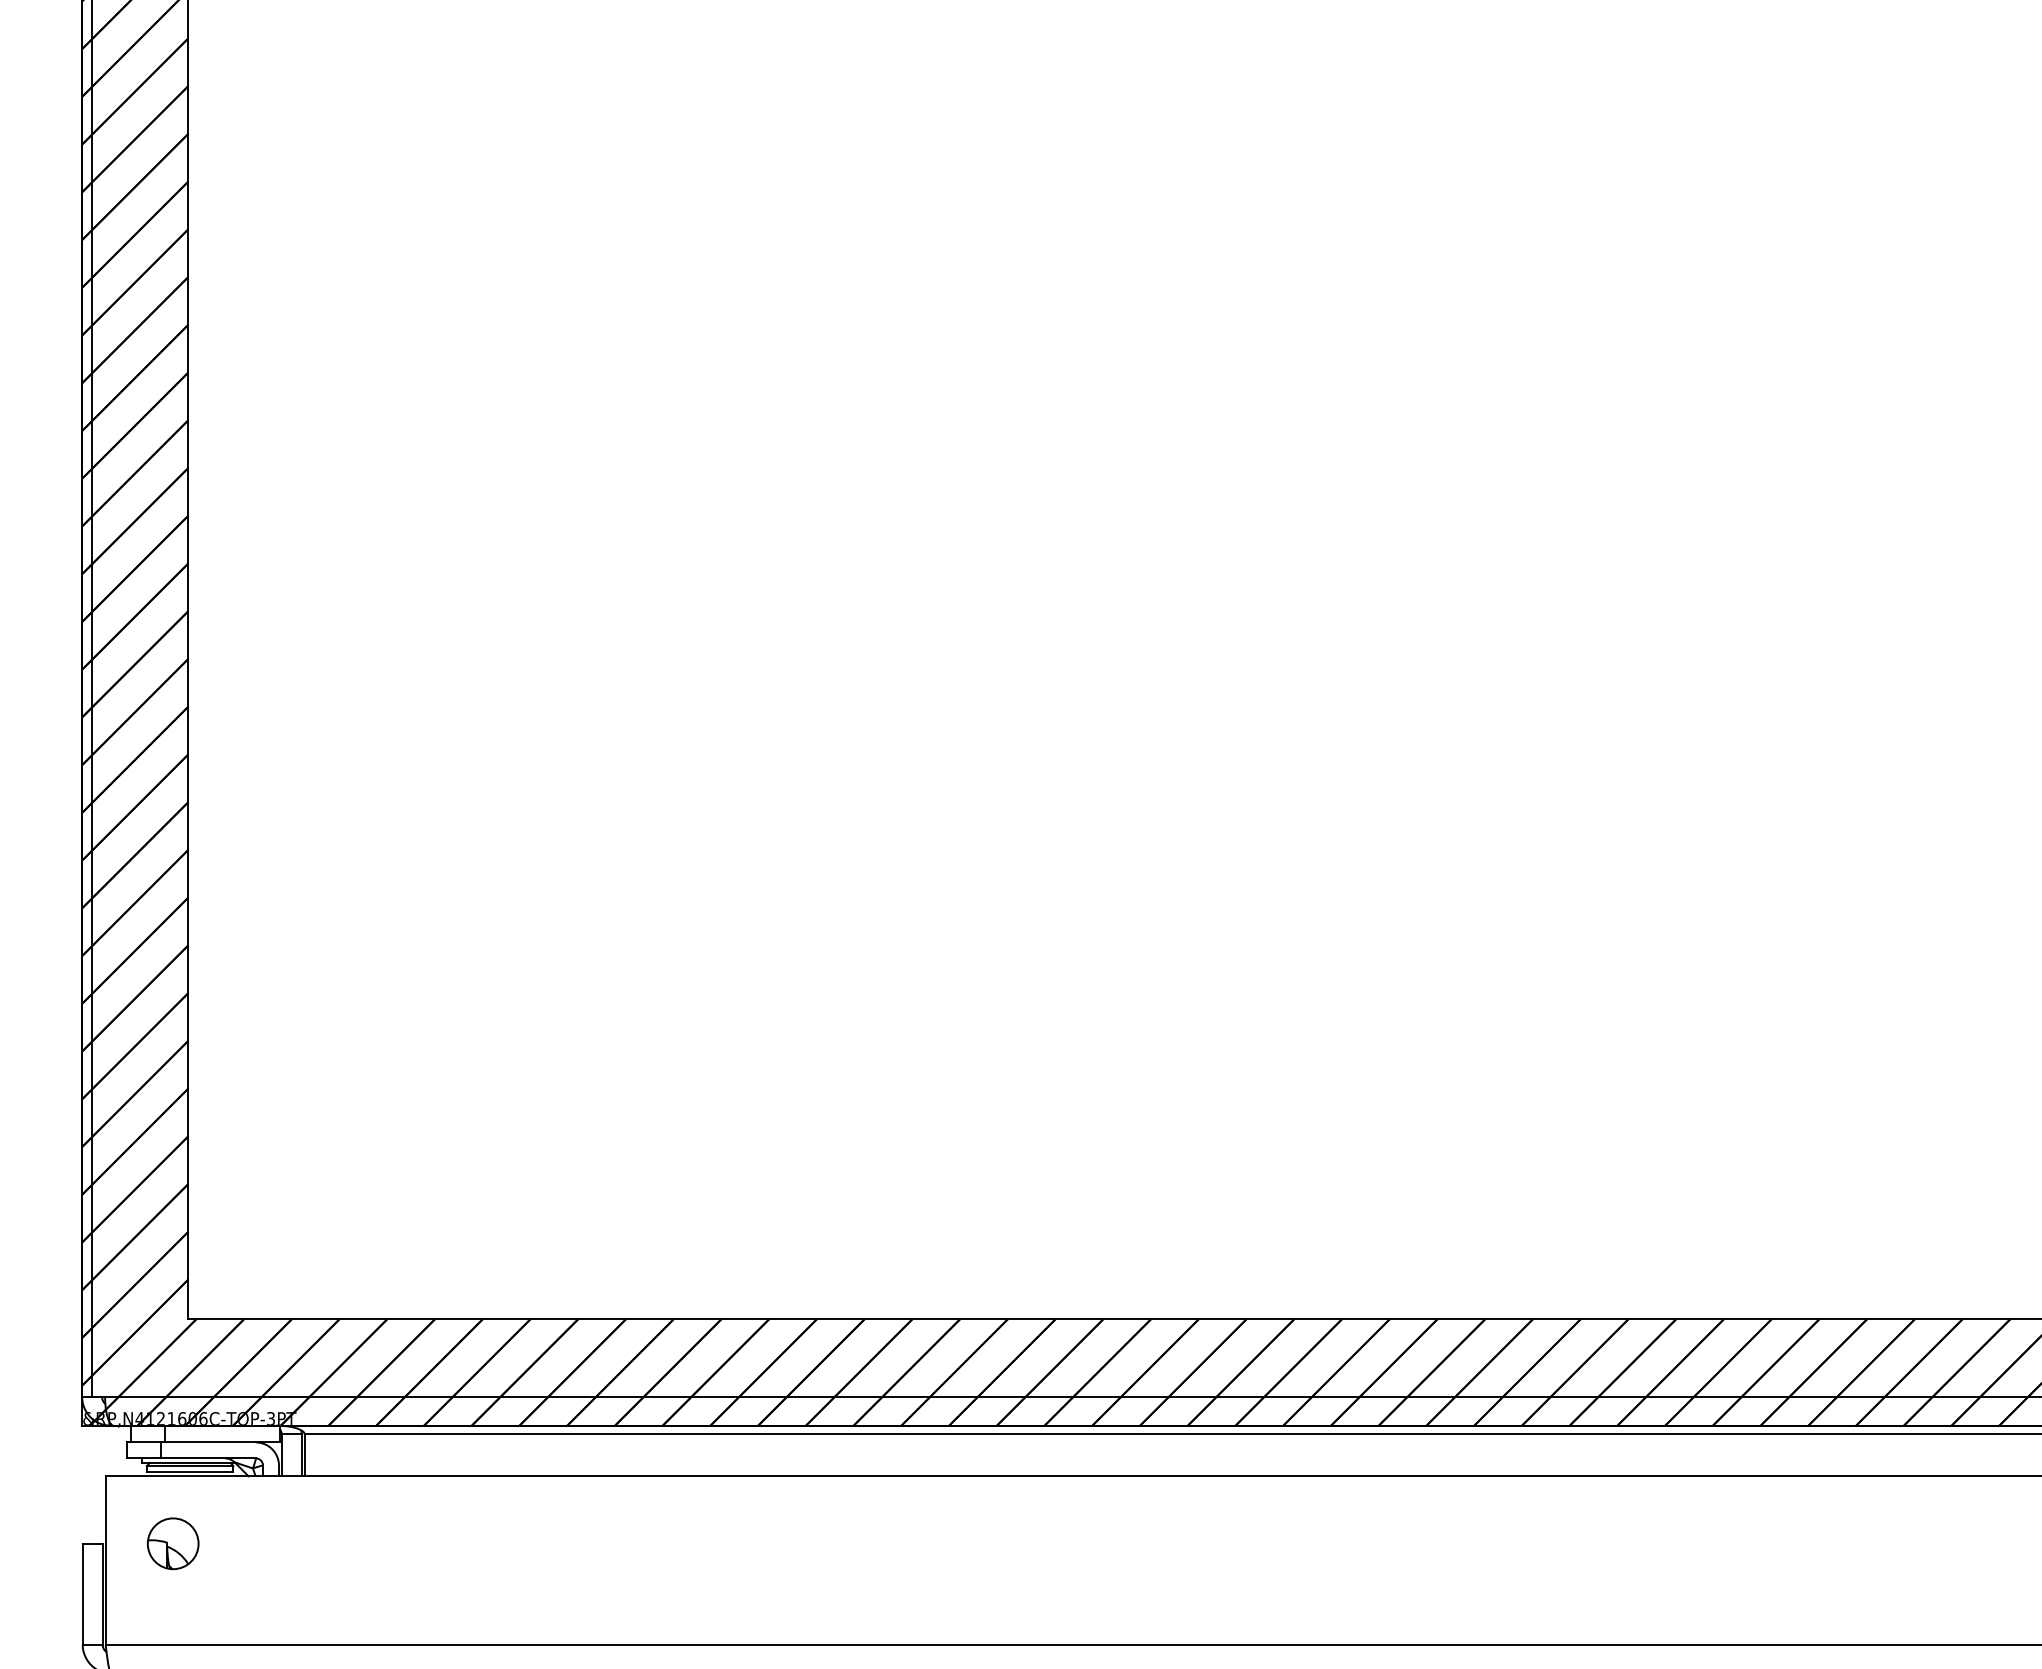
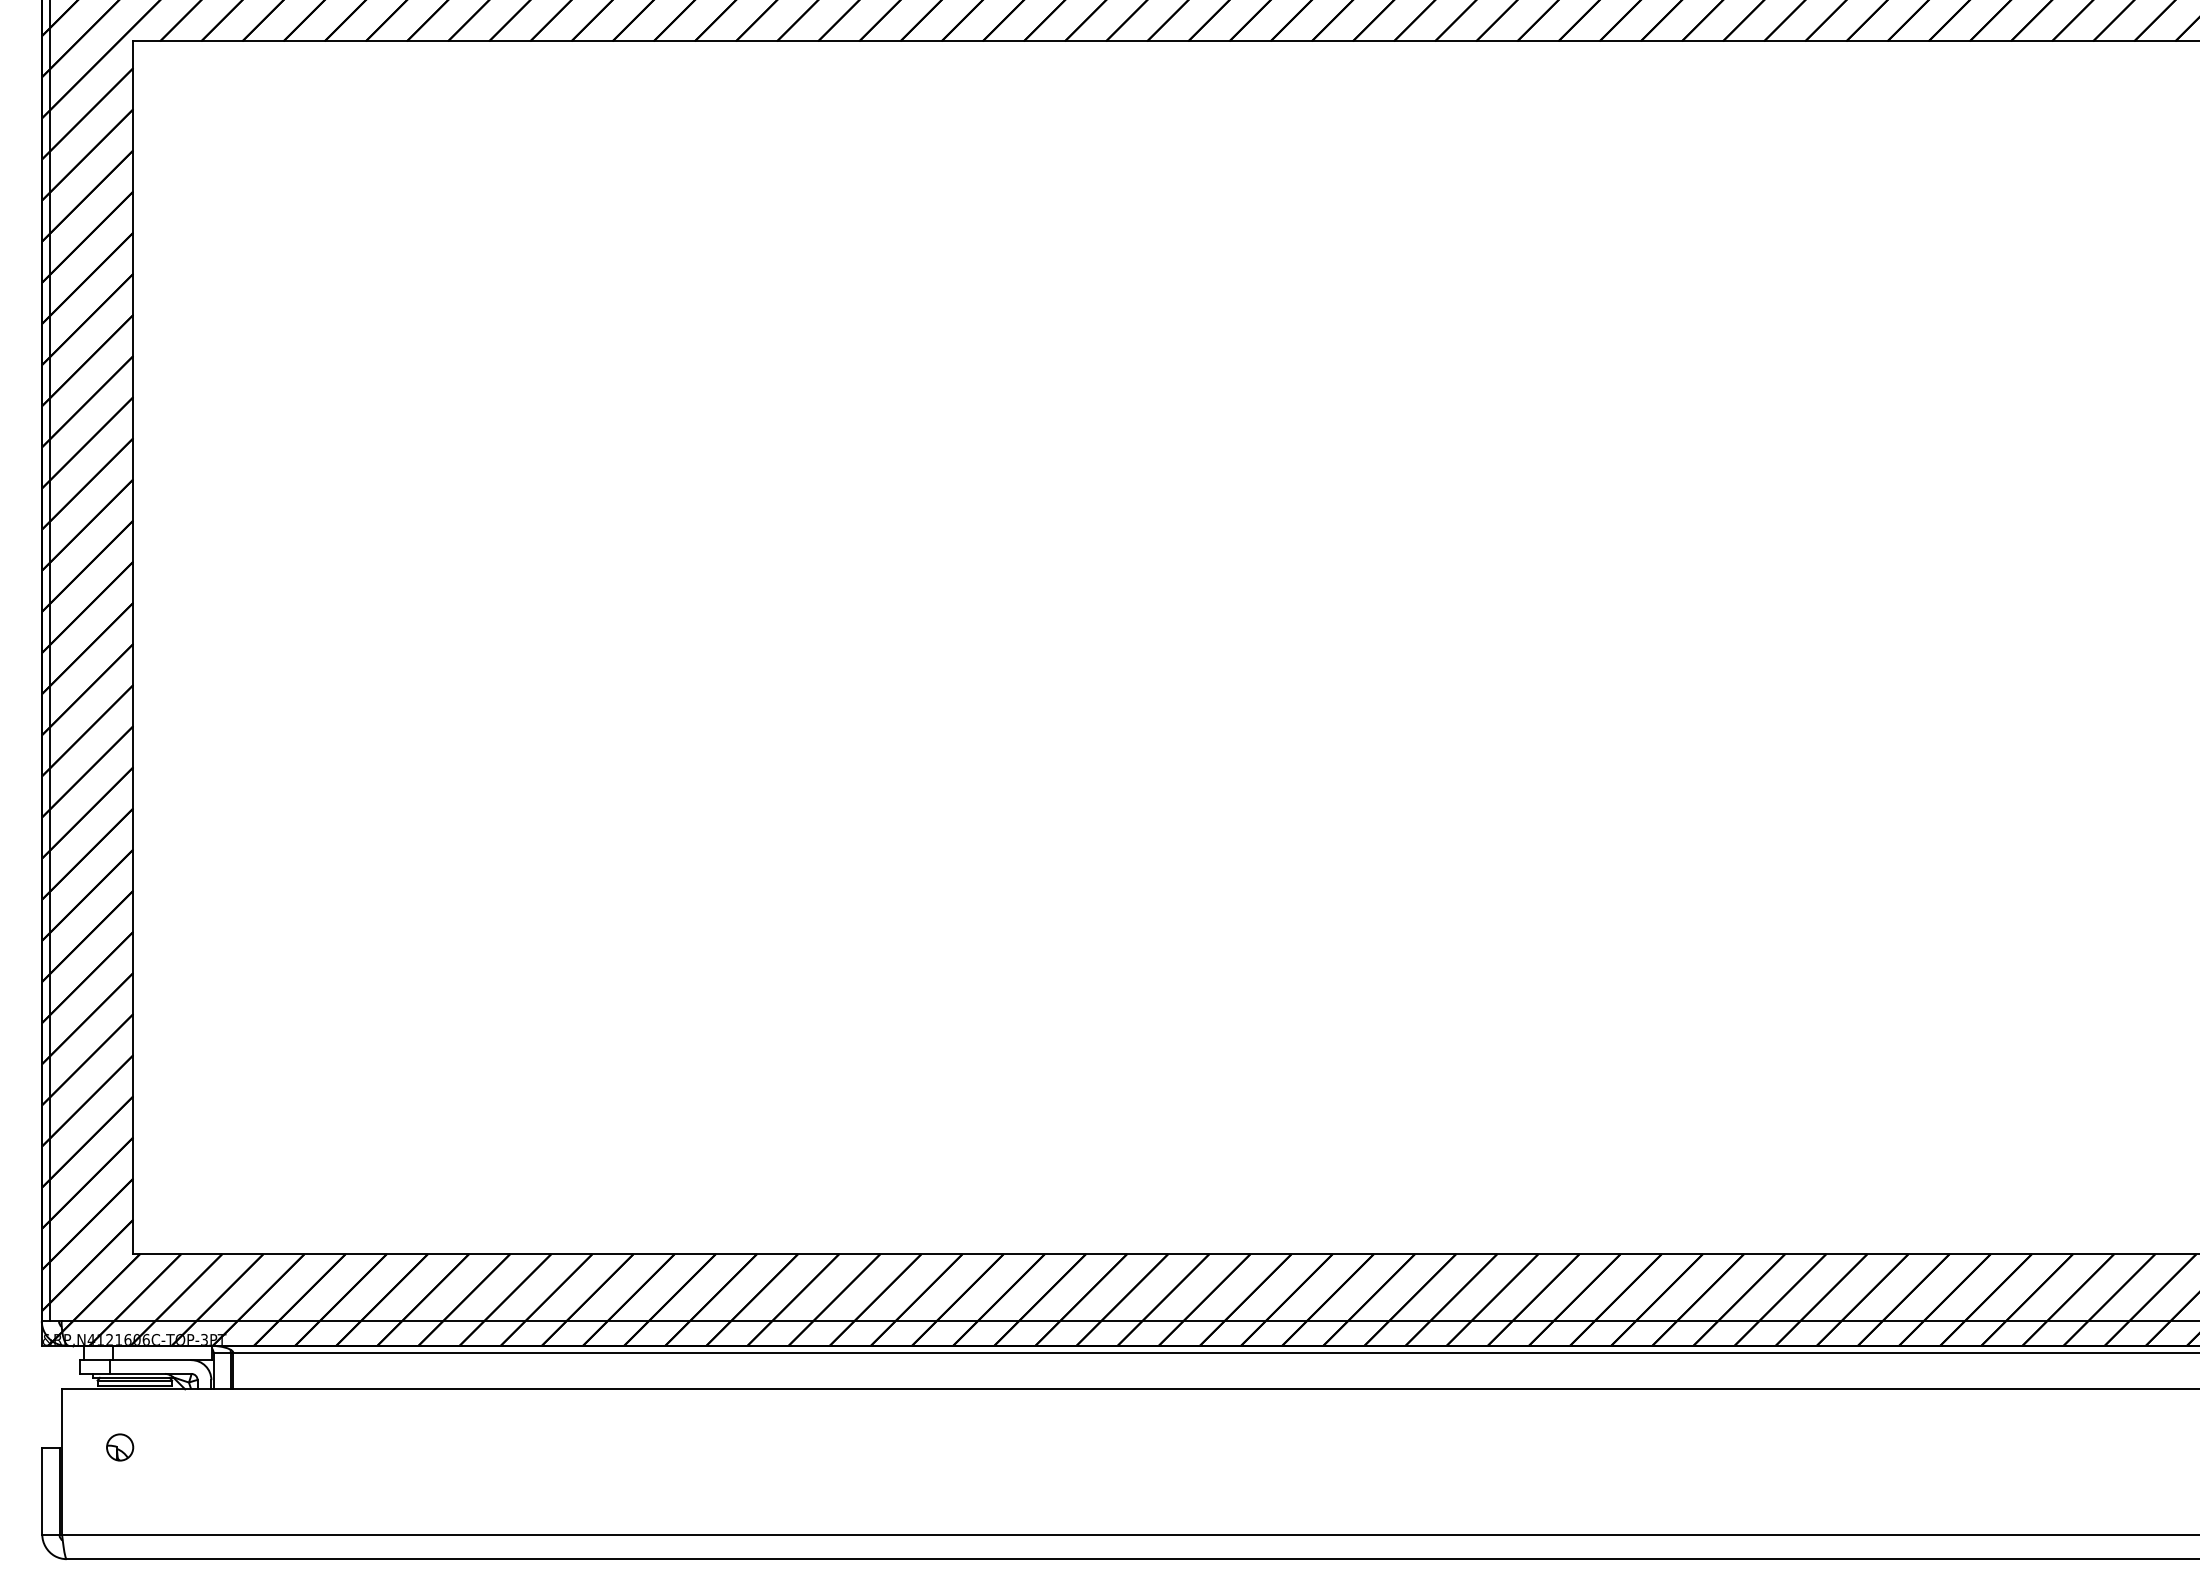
part: (172, 1543) -> (119, 1447), size x0.6

